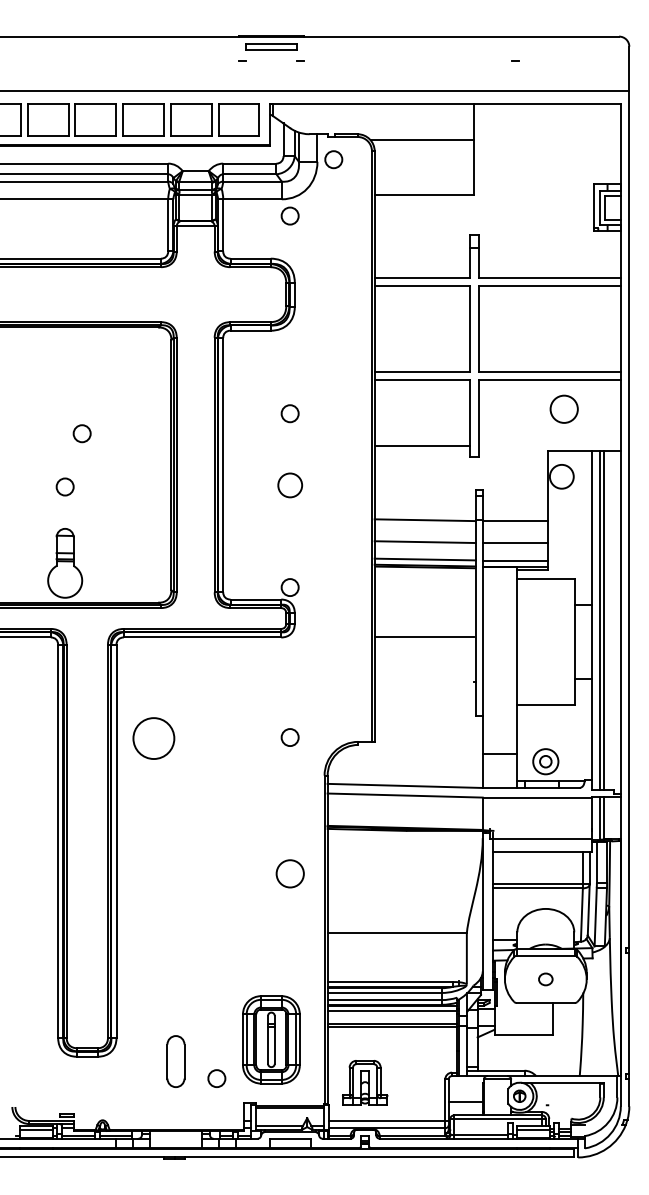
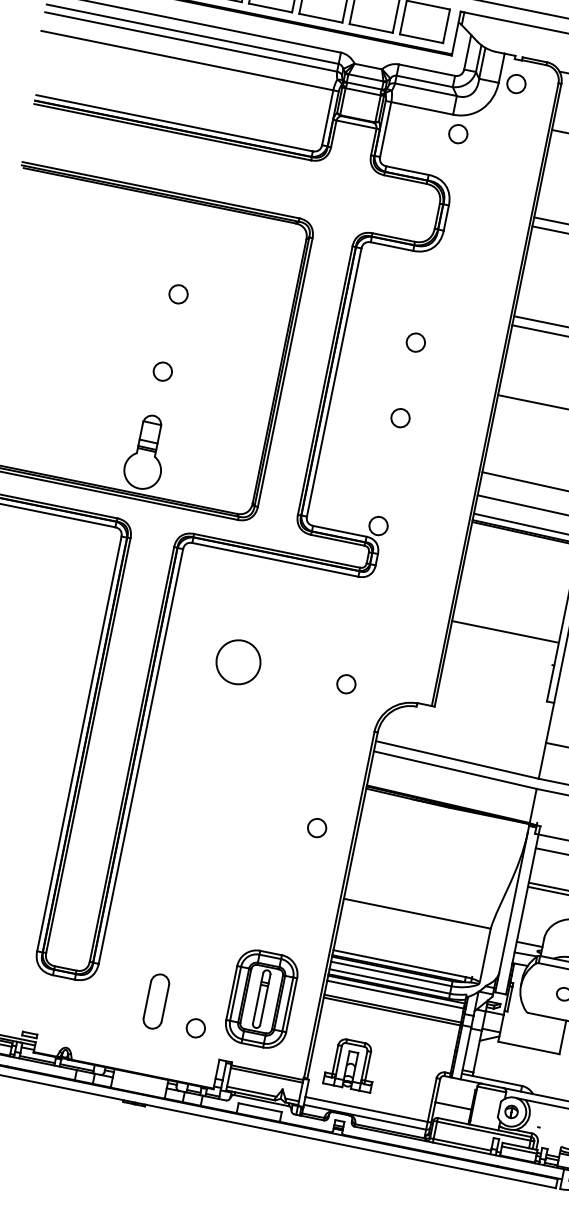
circle: (81, 433) -> (177, 293), moved
circle: (289, 484) -> (399, 417), size x0.71
line: (424, 637) -> (504, 631), moved
circle: (153, 738) -> (238, 662), moved
circle: (289, 873) -> (316, 827), size x0.62

